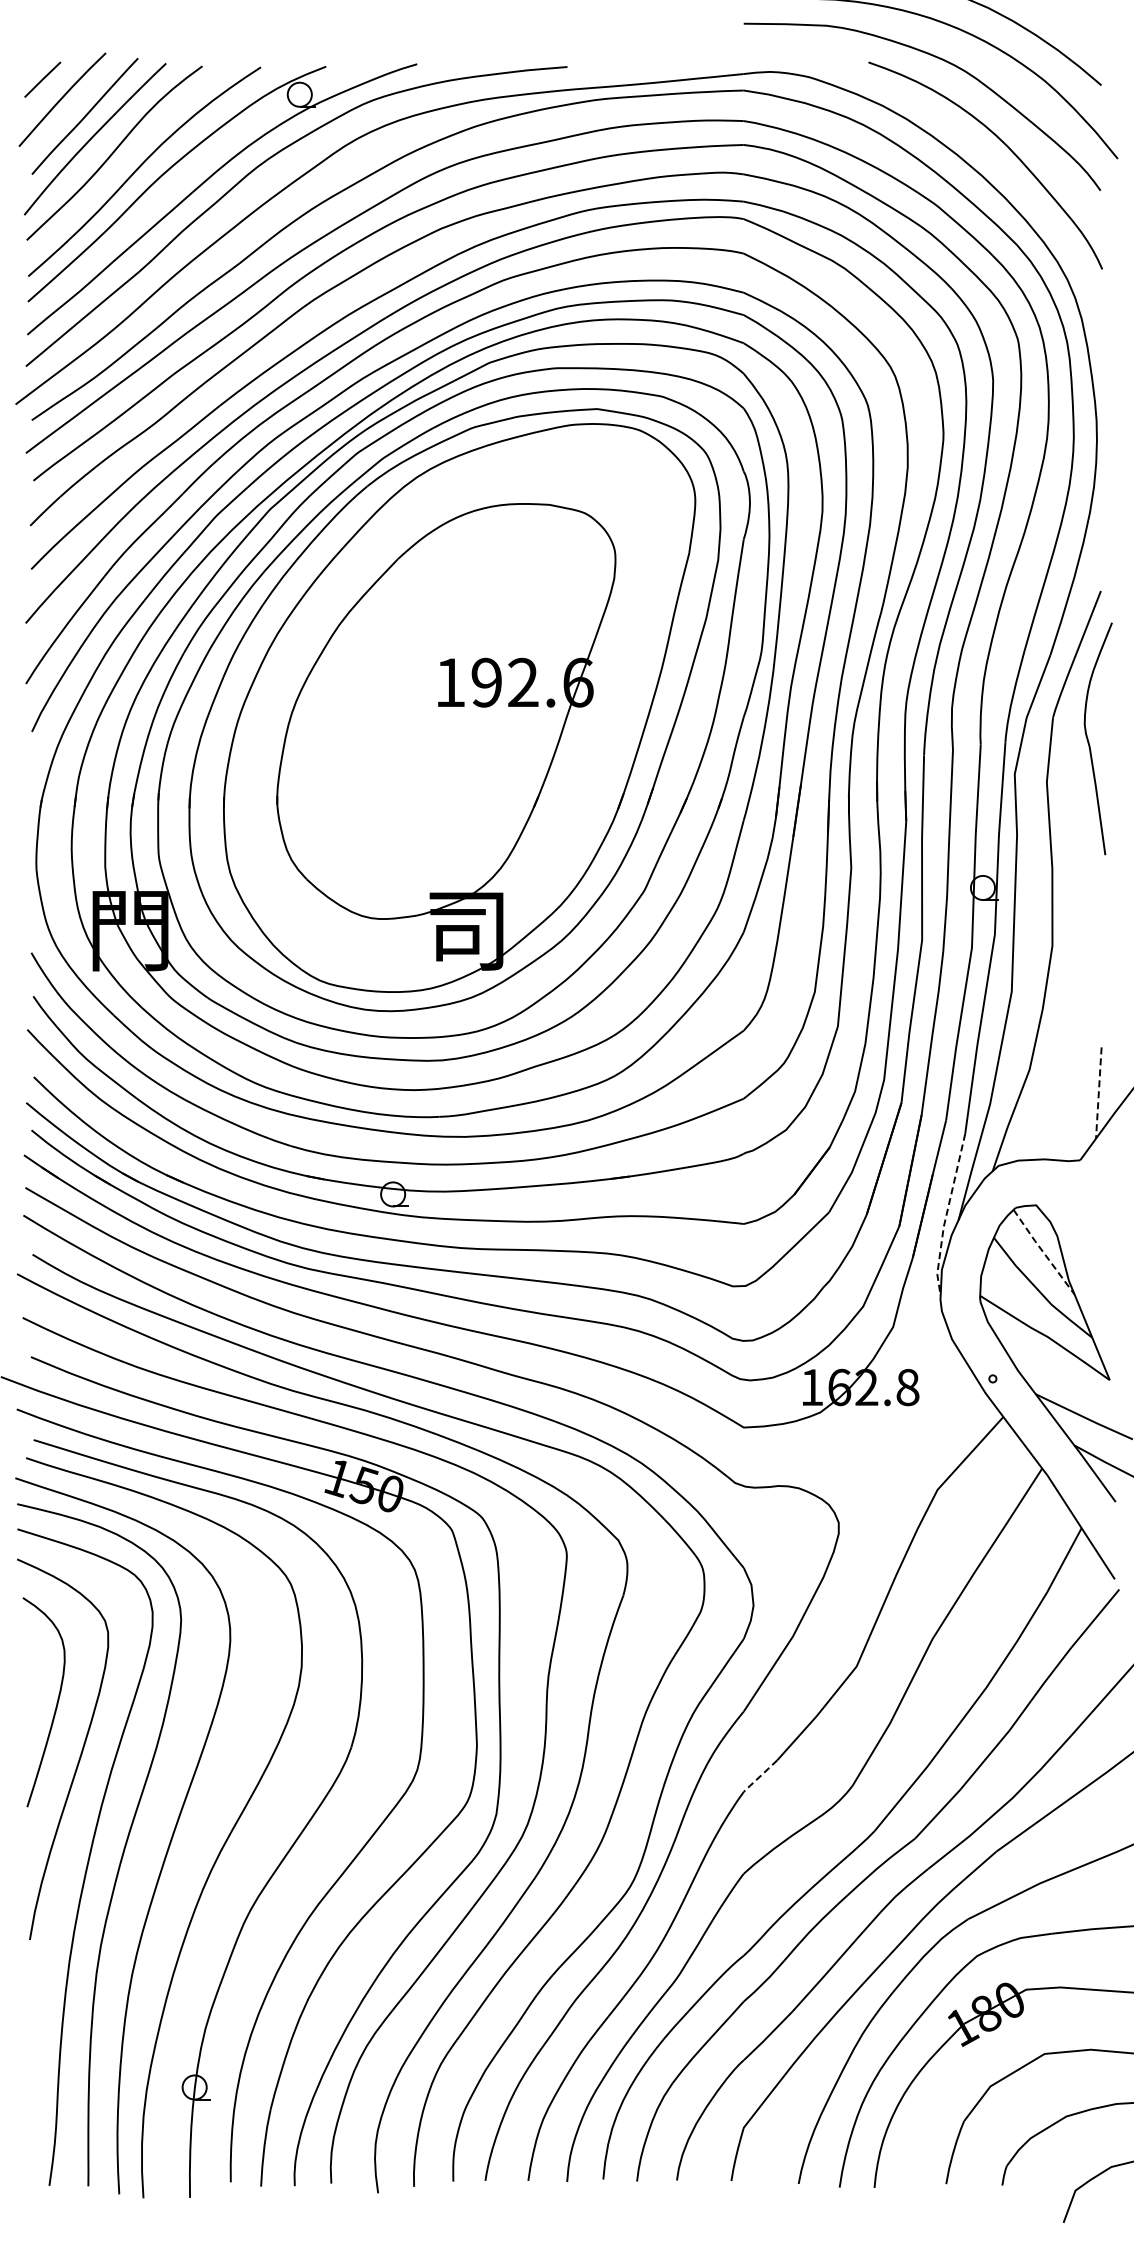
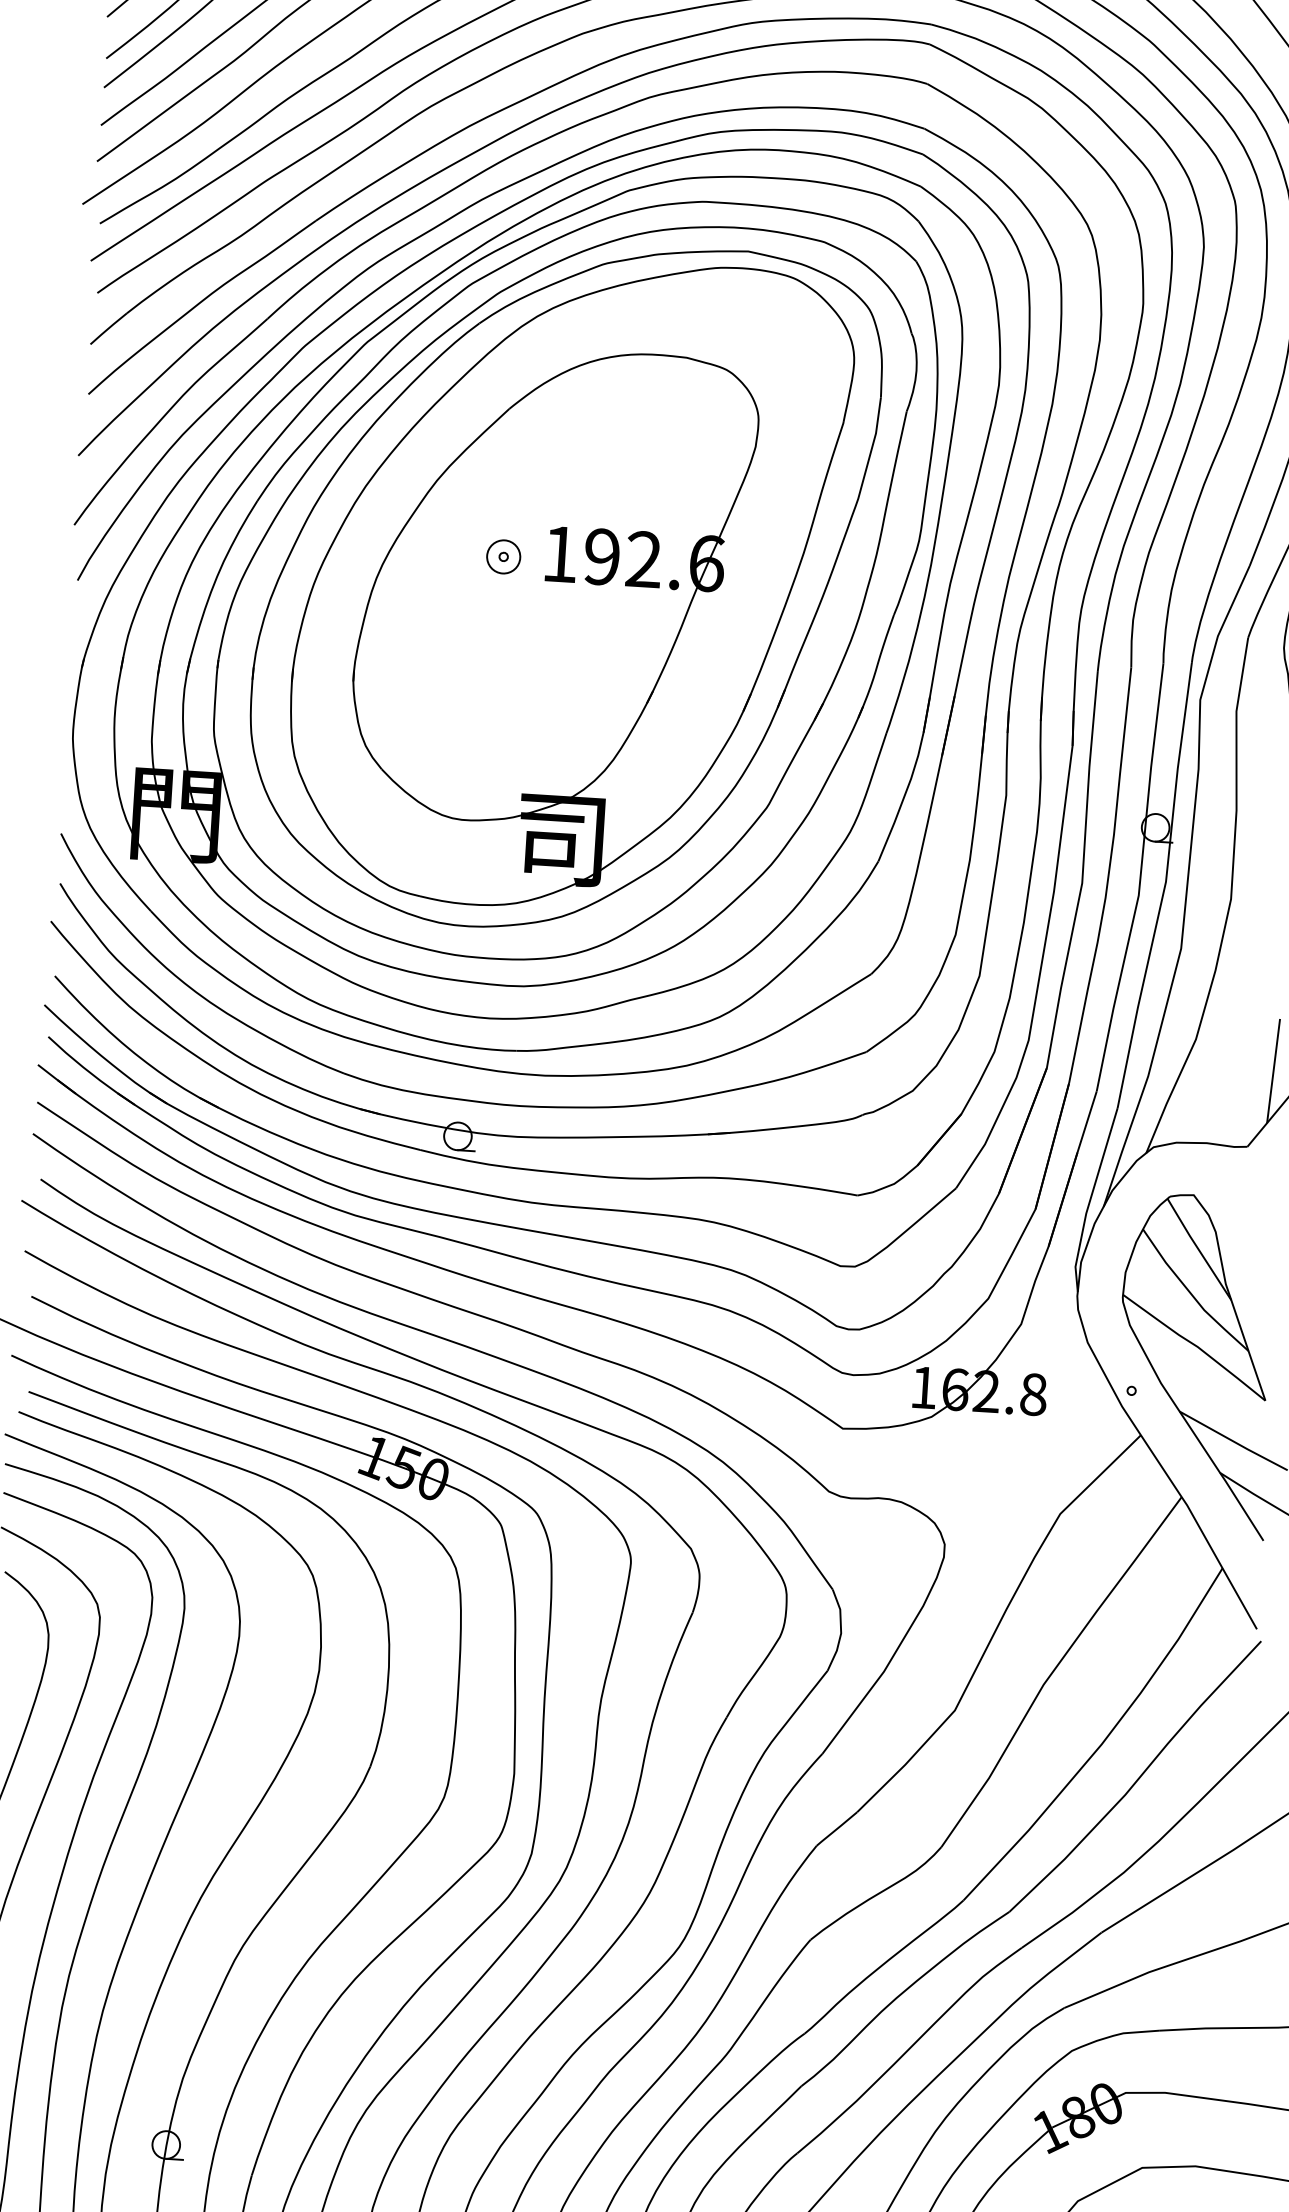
part: (400, 687) -> (502, 556), added
line: (1098, 1093) -> (1273, 1071), dashed -> solid
line: (946, 1215) -> (1090, 1200), dashed -> solid
line: (1043, 1252) -> (1198, 1249), dashed -> solid
line: (760, 1776) -> (836, 1829), dashed -> solid

